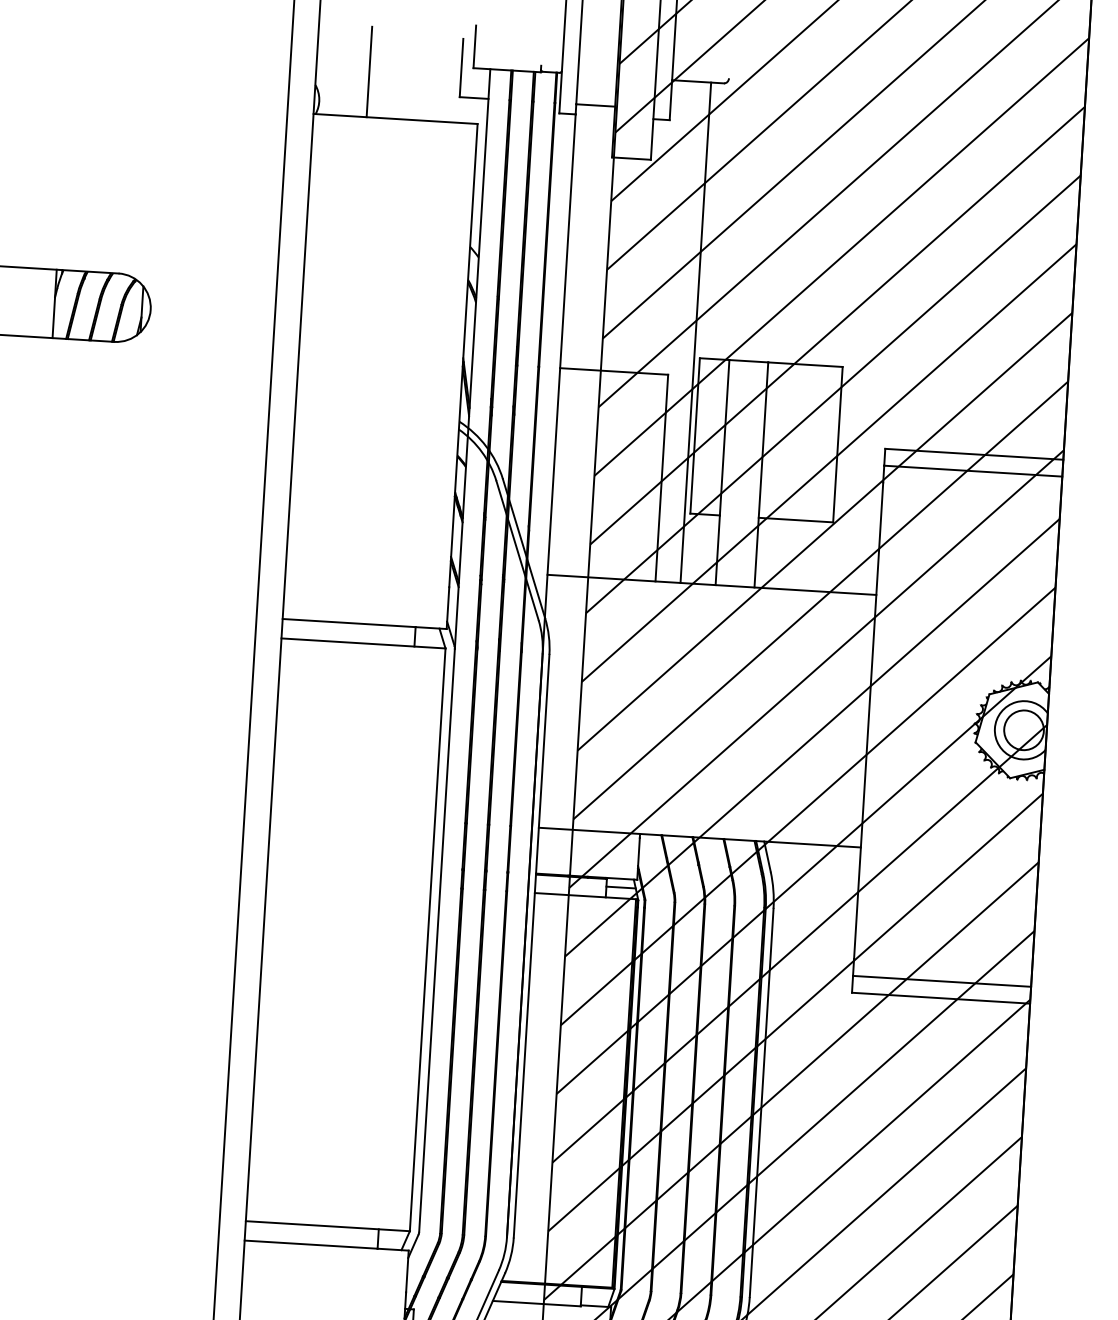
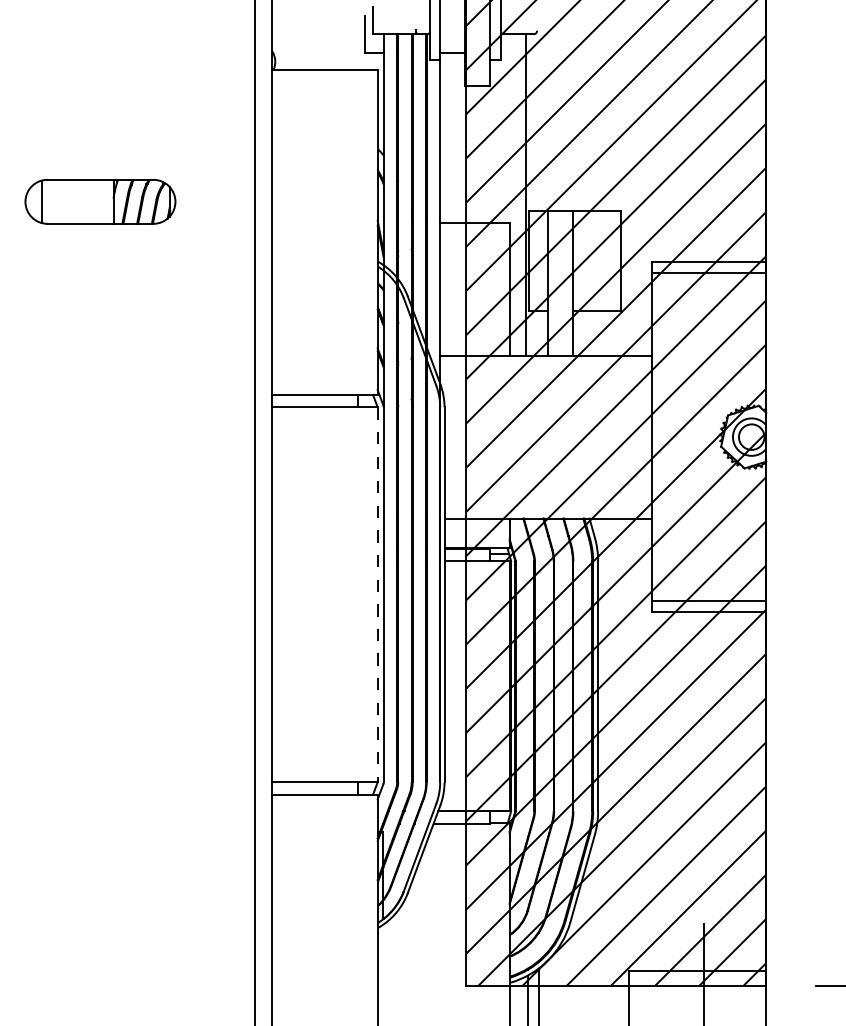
line: (369, 71) -> (306, 40), removed
line: (427, 940) -> (377, 595), solid -> dashed

